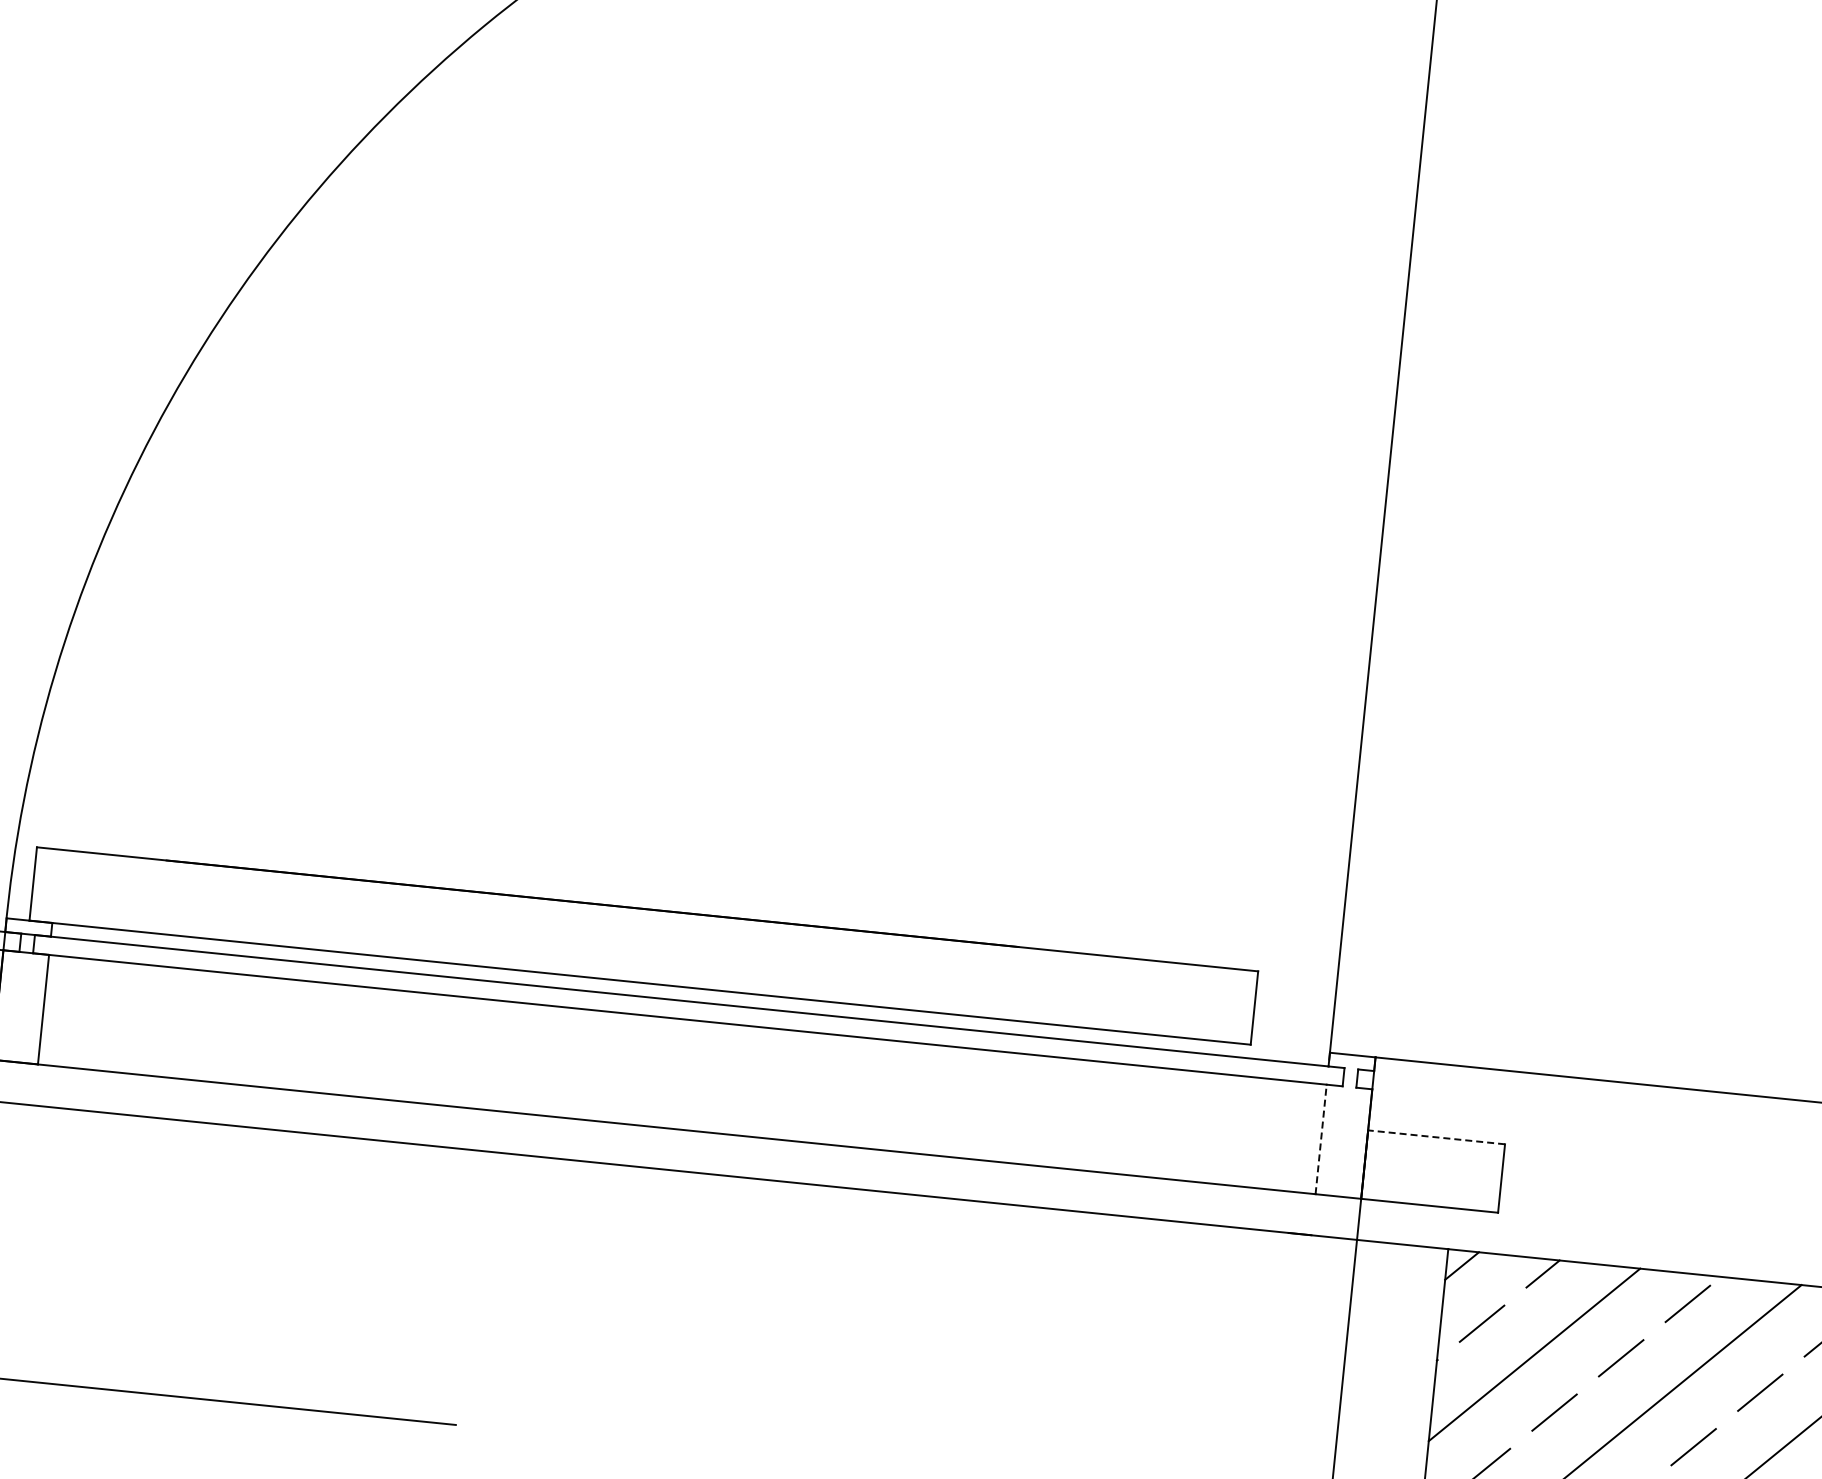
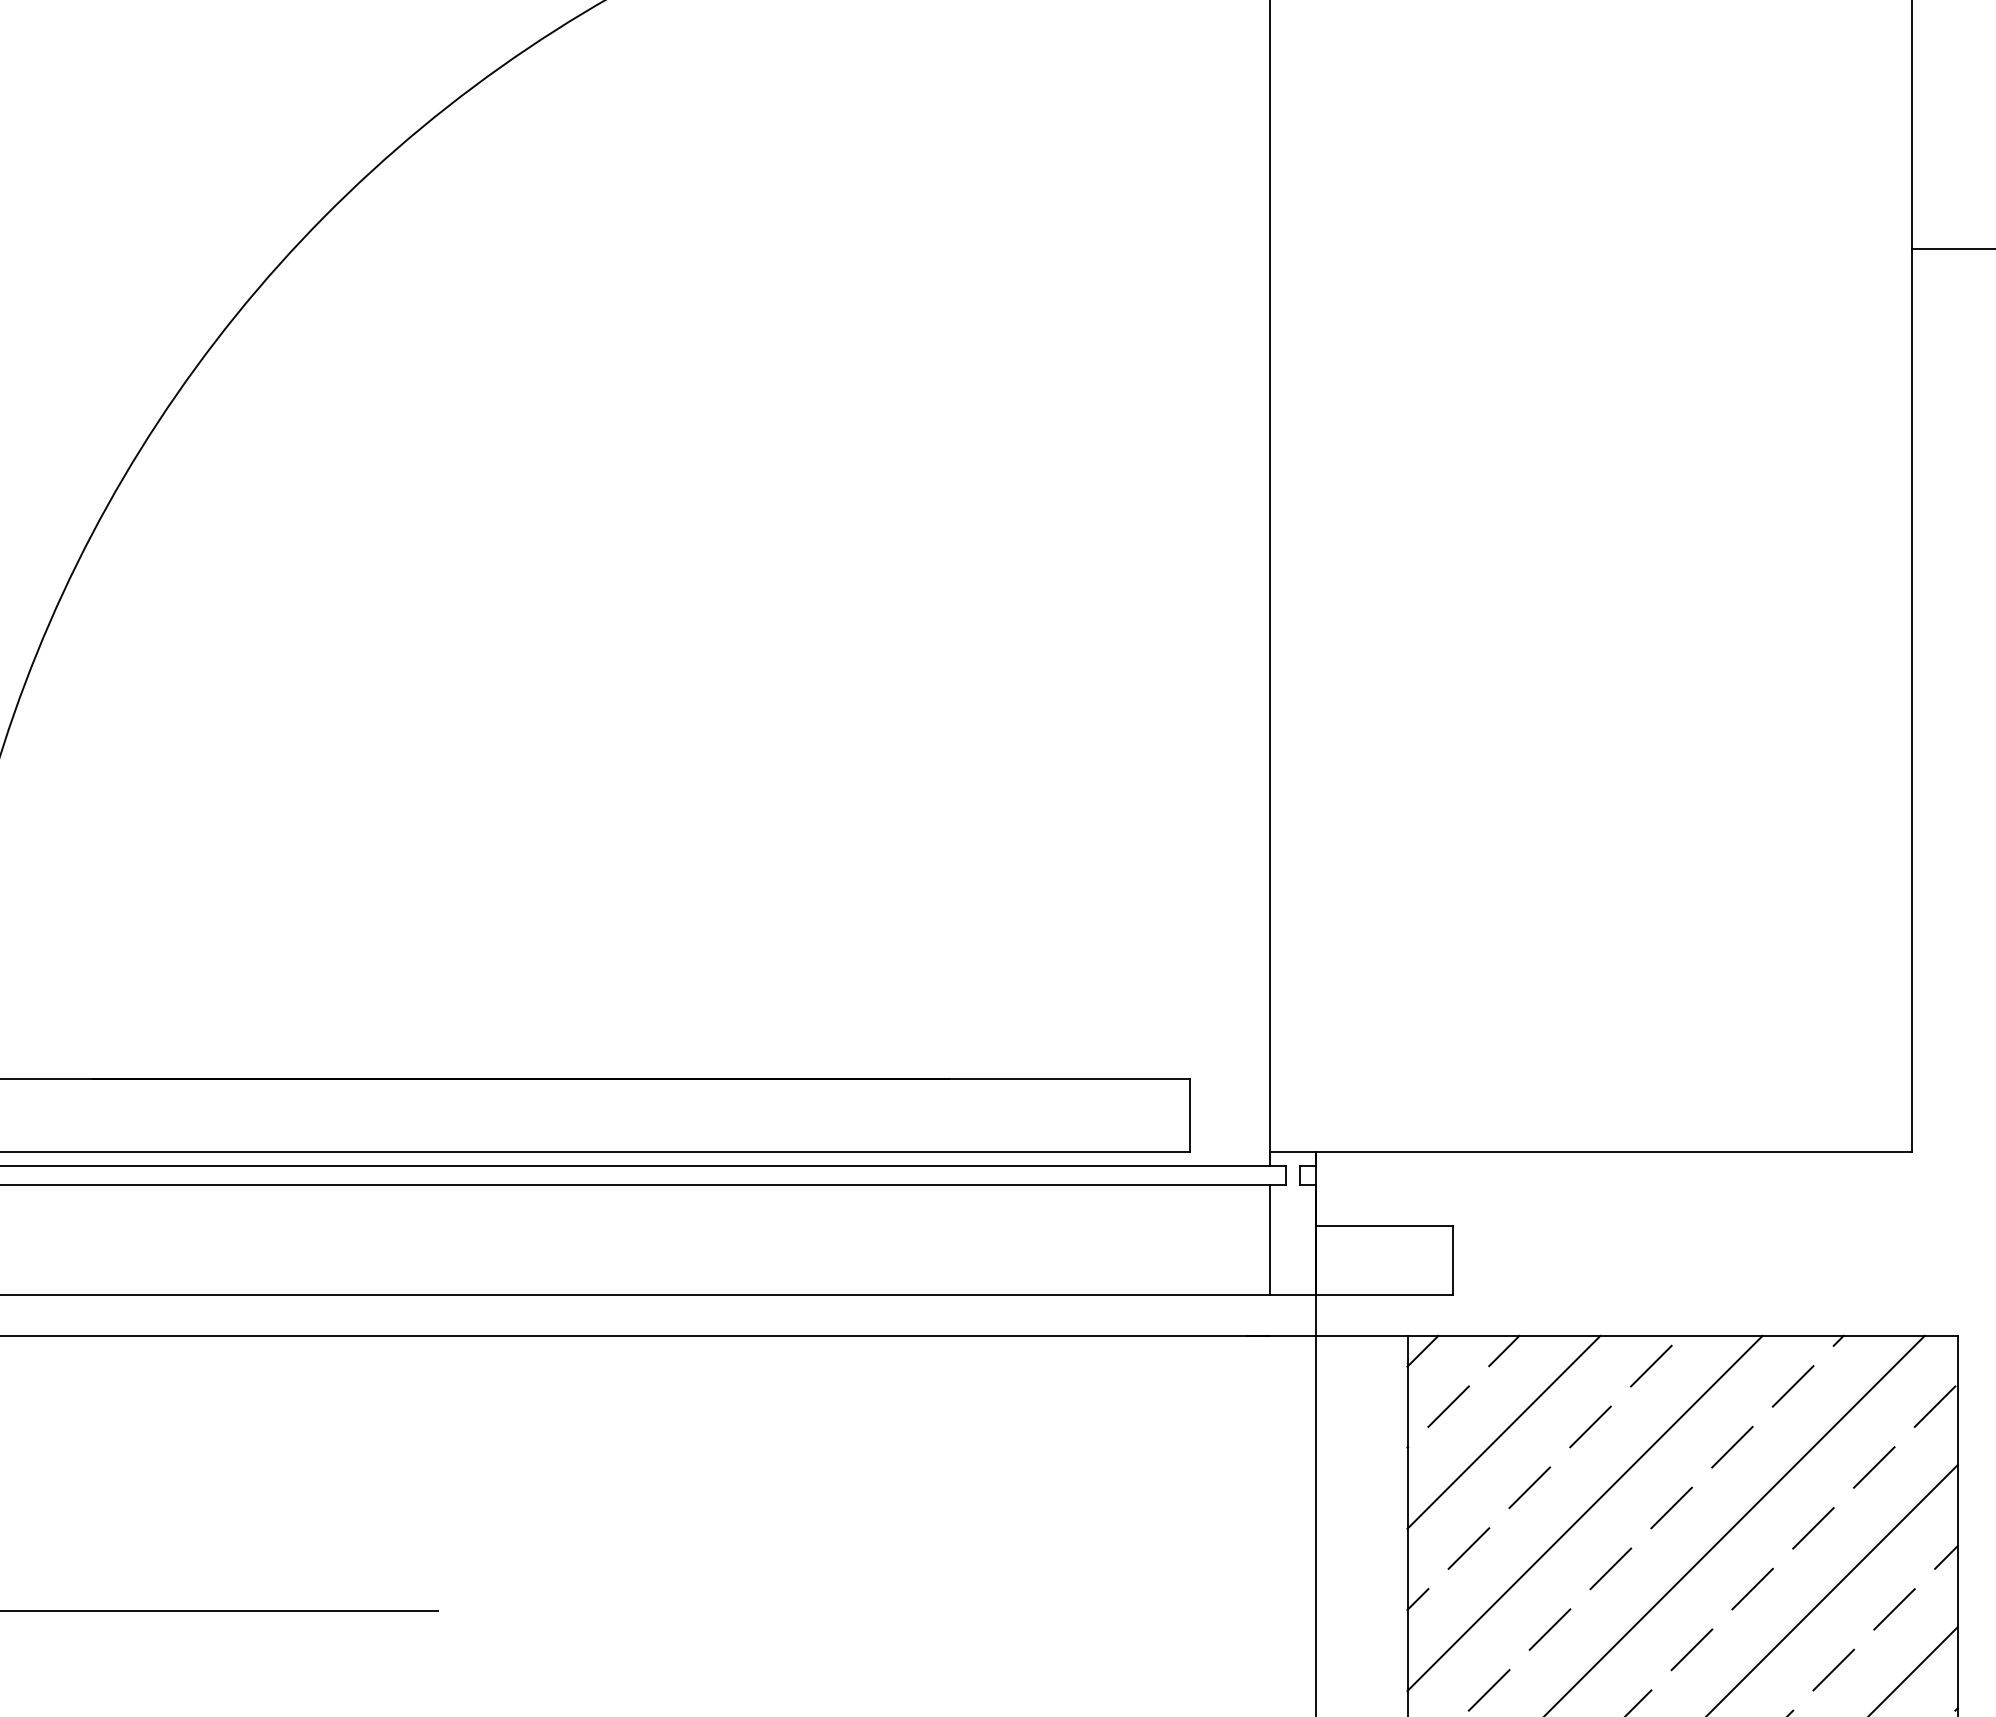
line: (1436, 1137) -> (1384, 1225), dashed -> solid
line: (1320, 1139) -> (1269, 1239), dashed -> solid

